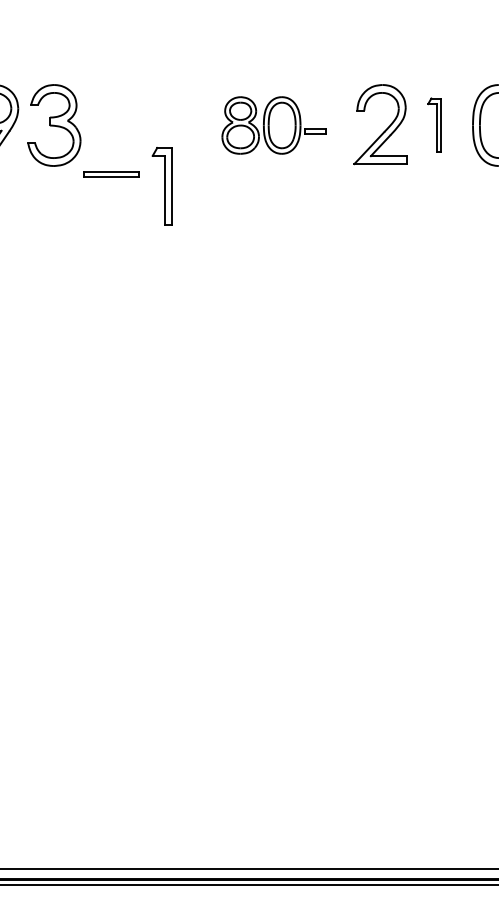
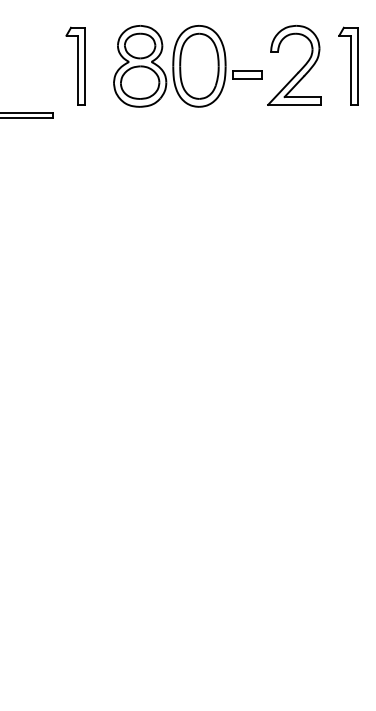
part: (273, 125) -> (187, 66), size x1.43
part: (434, 125) -> (348, 66), size x1.43
part: (161, 186) -> (75, 66), moved

